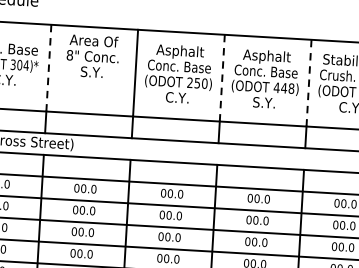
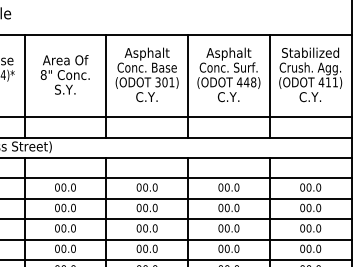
text: (92, 56) -> (64, 74), moved
line: (48, 68) -> (24, 76), dashed -> solid
text: (265, 71) -> (228, 67), Conc. Base -> Conc. Surf.
line: (222, 78) -> (188, 76), dashed -> solid
text: (196, 83) -> (164, 82), 250) -> 301)
line: (308, 83) -> (269, 76), dashed -> solid
text: (263, 103) -> (228, 97), S.Y. -> C.Y.

